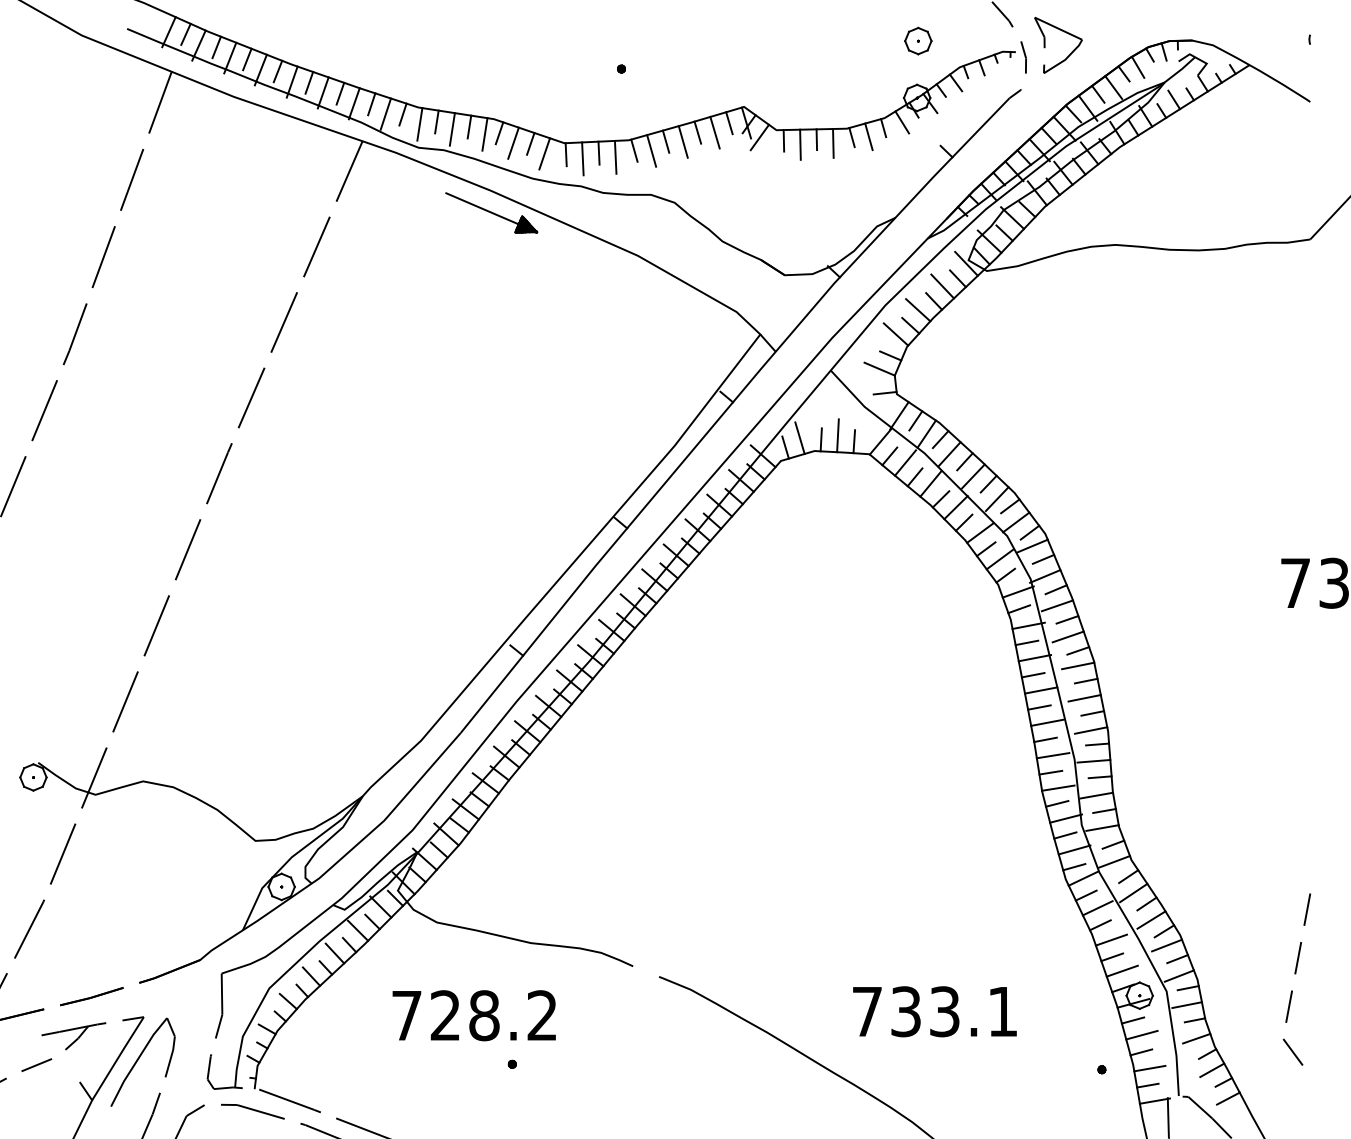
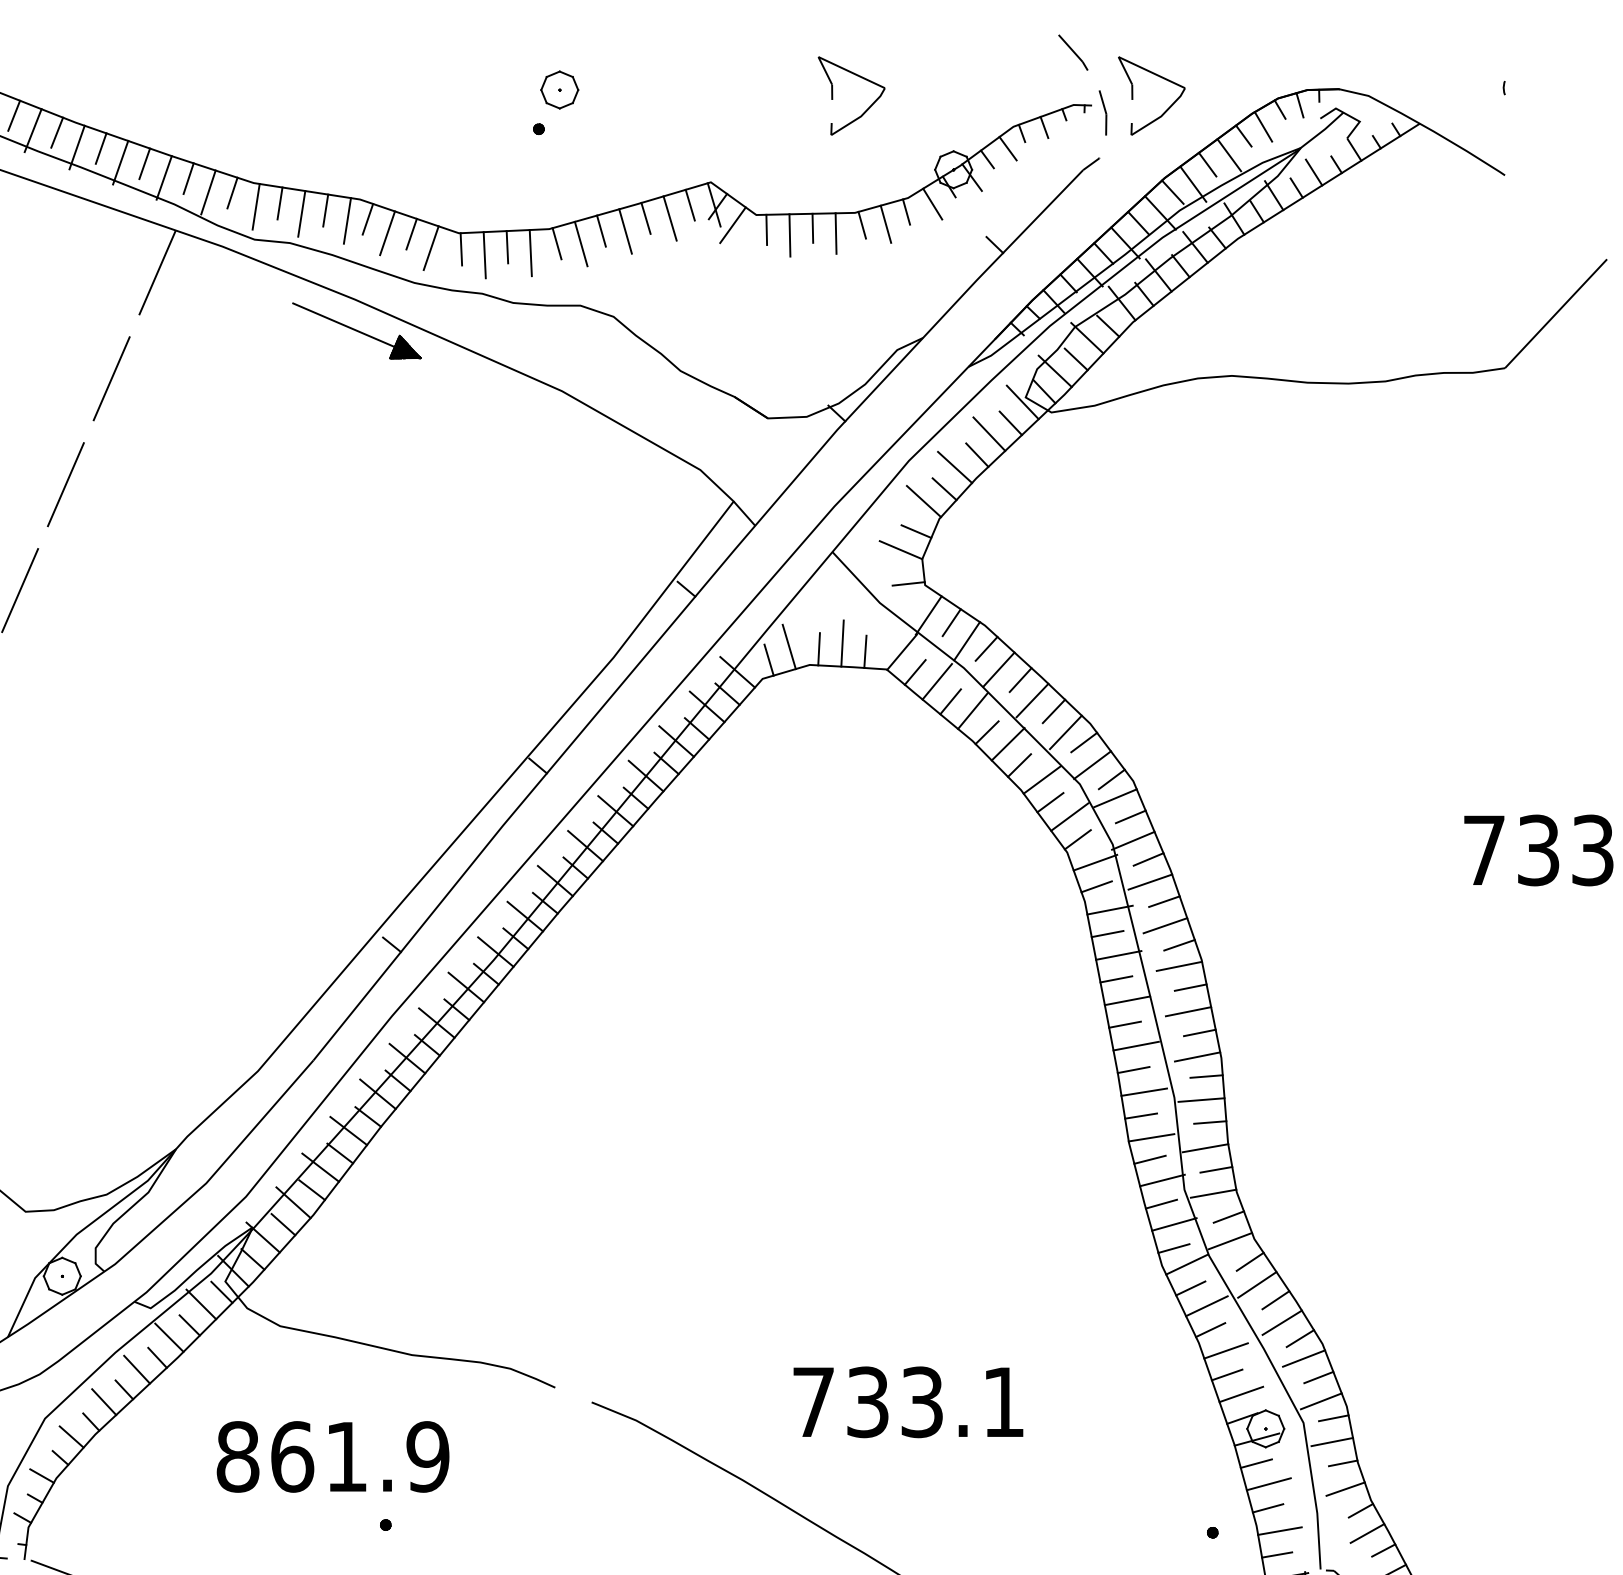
part: (918, 40) -> (559, 89), moved
part: (831, 44) -> (833, 94), added
line: (1295, 974) -> (1484, 1399), removed
text: (934, 1011) -> (907, 1401), moved
text: (474, 1015) -> (332, 1456), 728.2 -> 861.9

